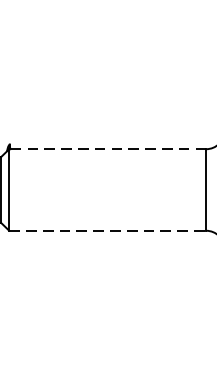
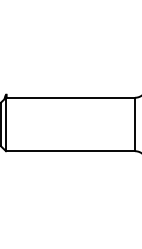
line: (107, 148) -> (70, 97), dashed -> solid
line: (109, 231) -> (71, 151), dashed -> solid

